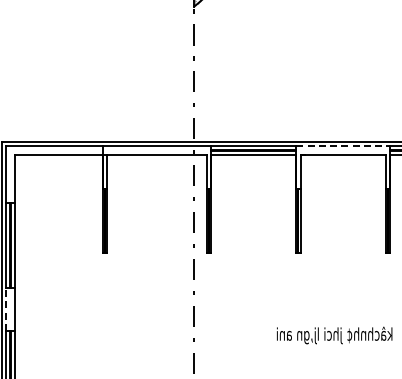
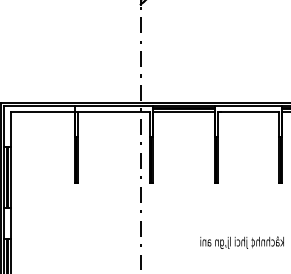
line: (343, 146) -> (248, 105), dashed -> solid
line: (6, 309) -> (4, 223), dashed -> solid

